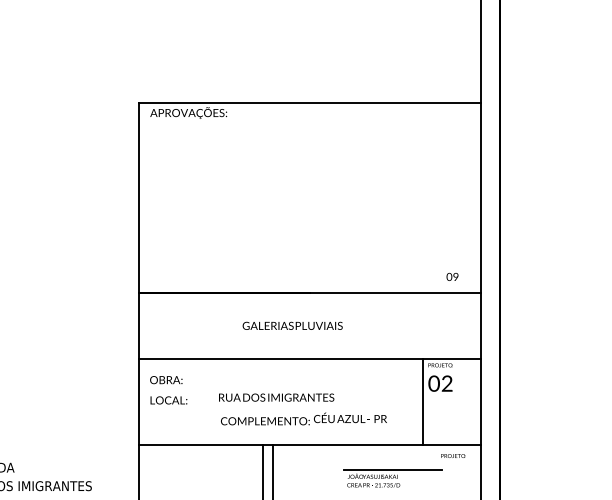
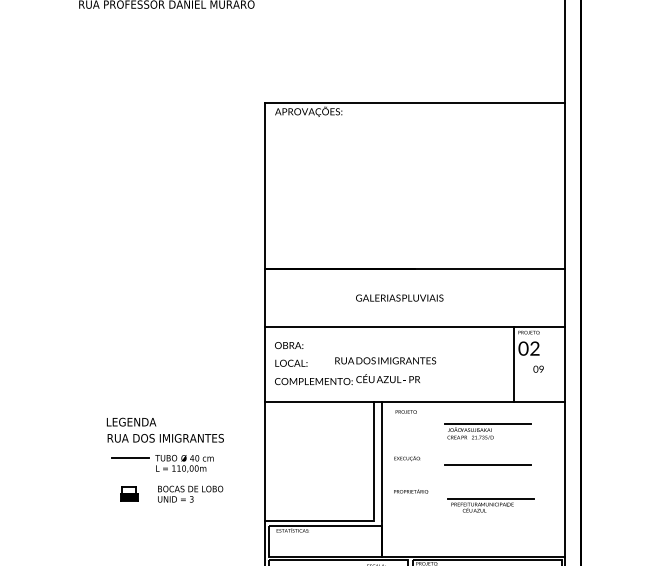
text: (452, 276) -> (538, 368), moved
text: (303, 418) -> (347, 379), moved
text: (452, 455) -> (405, 411), moved

